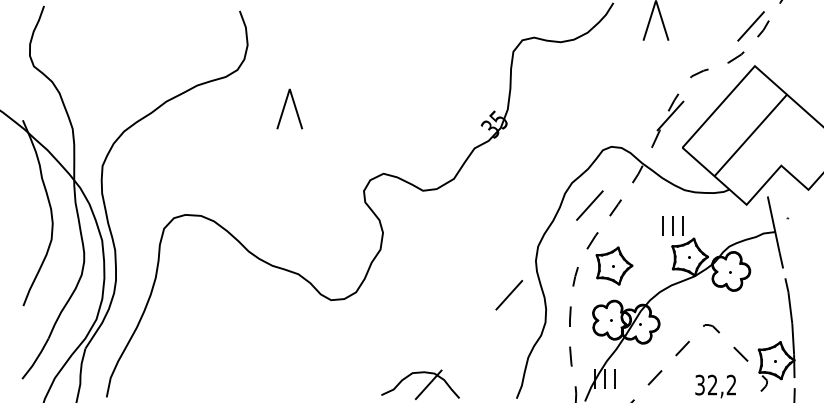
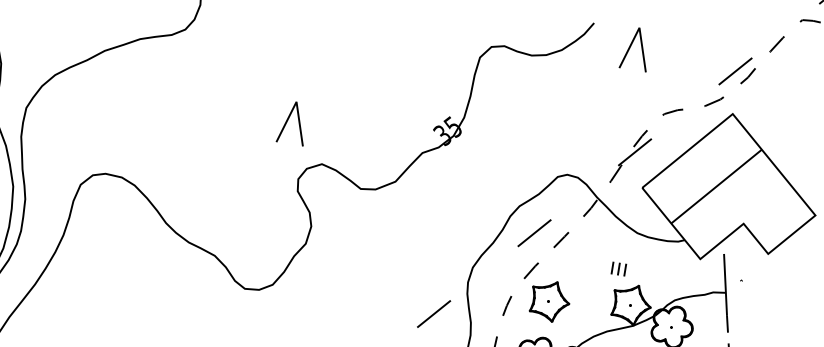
part: (289, 108) -> (292, 122), moved
part: (672, 225) -> (618, 268), size x0.6

